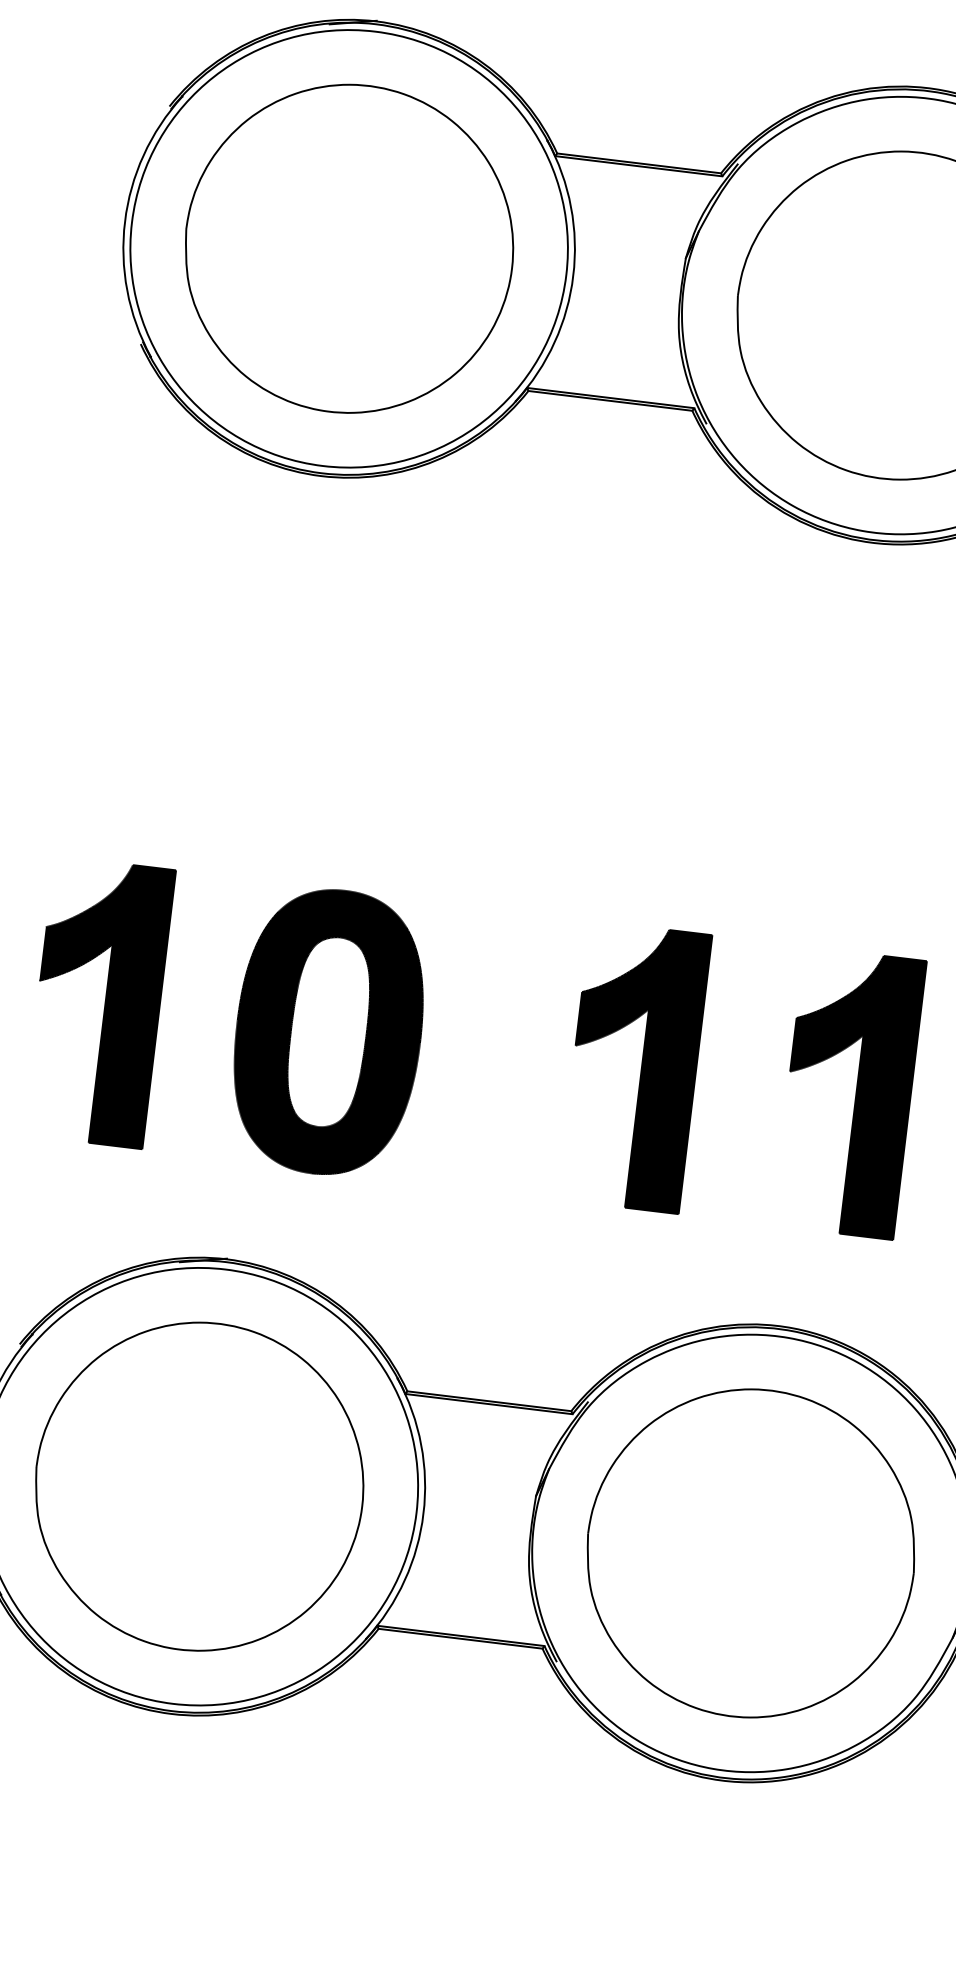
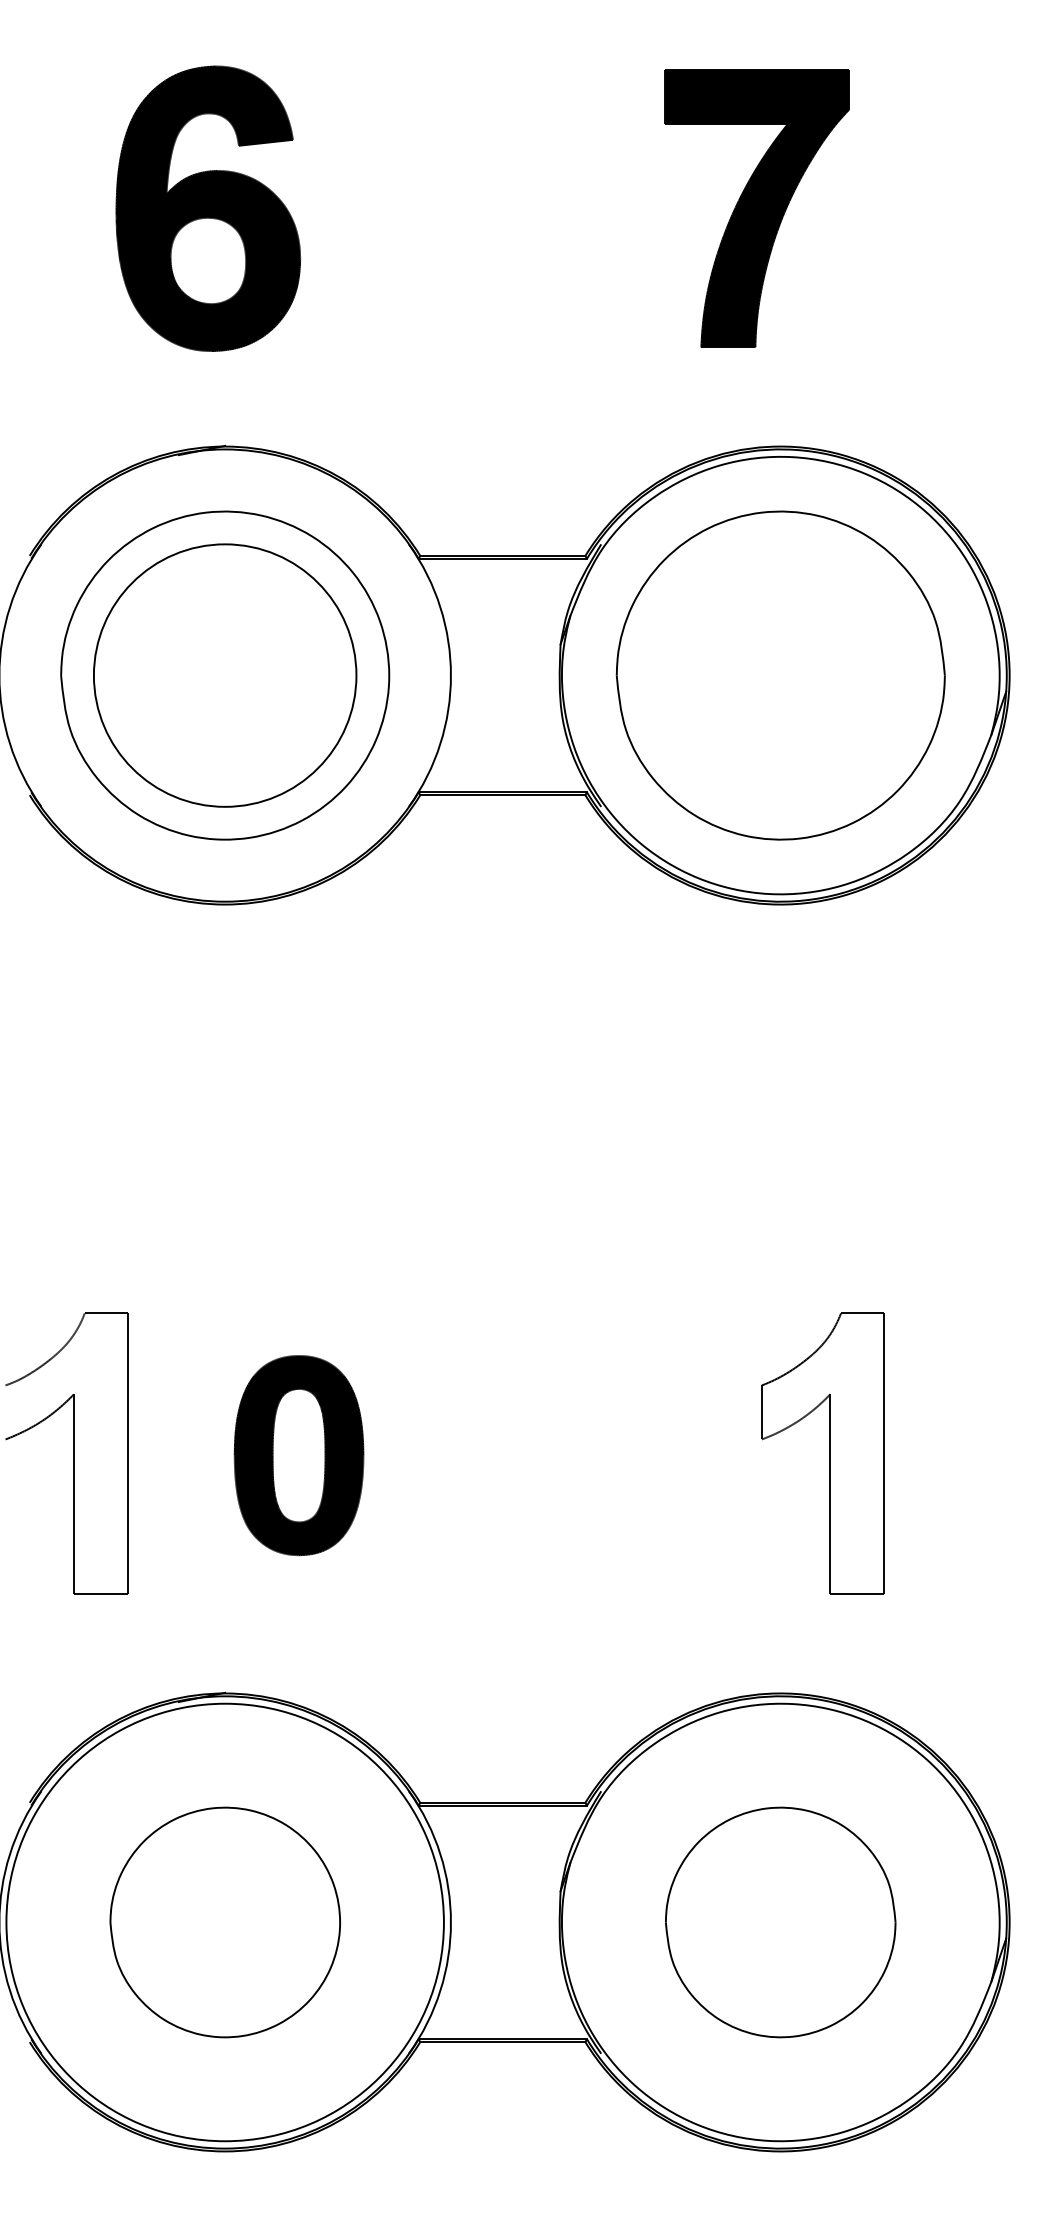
circle: (348, 248) -> (224, 675), size x0.6
fill: (98, 1002) -> (66, 1453), removed
part: (328, 1031) -> (298, 1455), size x0.7
part: (641, 1067) -> (613, 1453), removed
fill: (848, 1092) -> (822, 1453), removed
part: (199, 1486) -> (225, 1922), size x0.7
part: (750, 1553) -> (780, 1922), size x0.7

